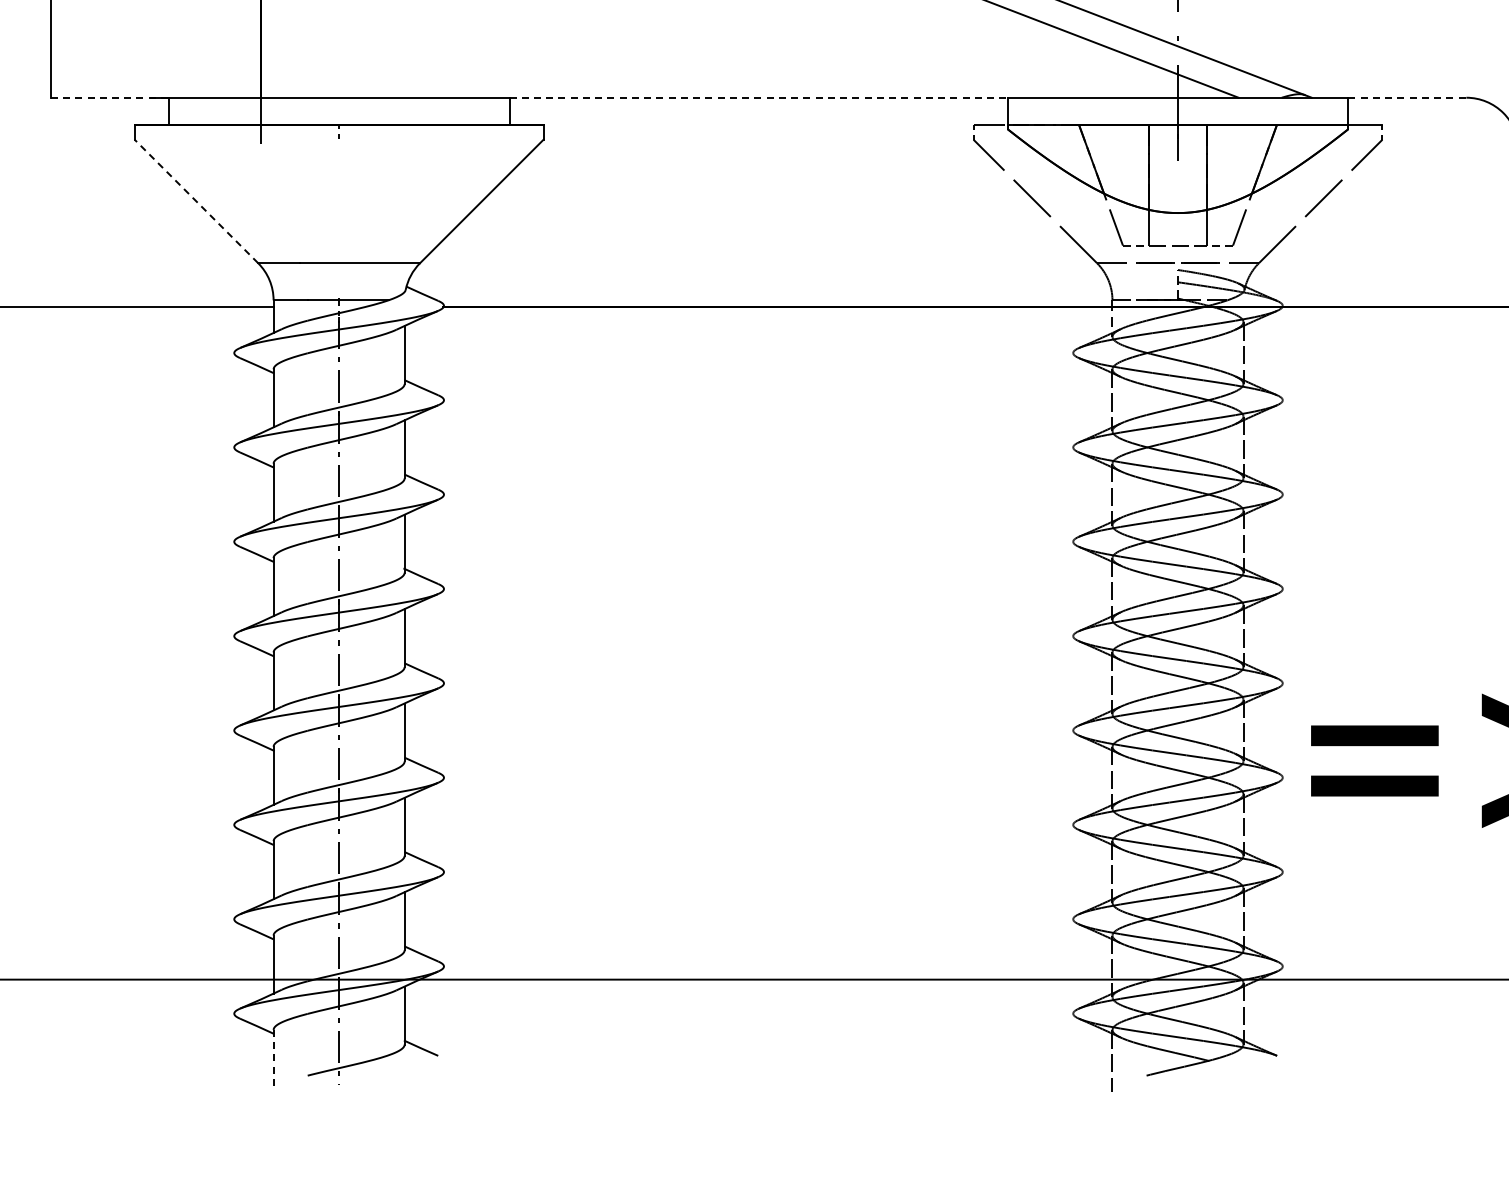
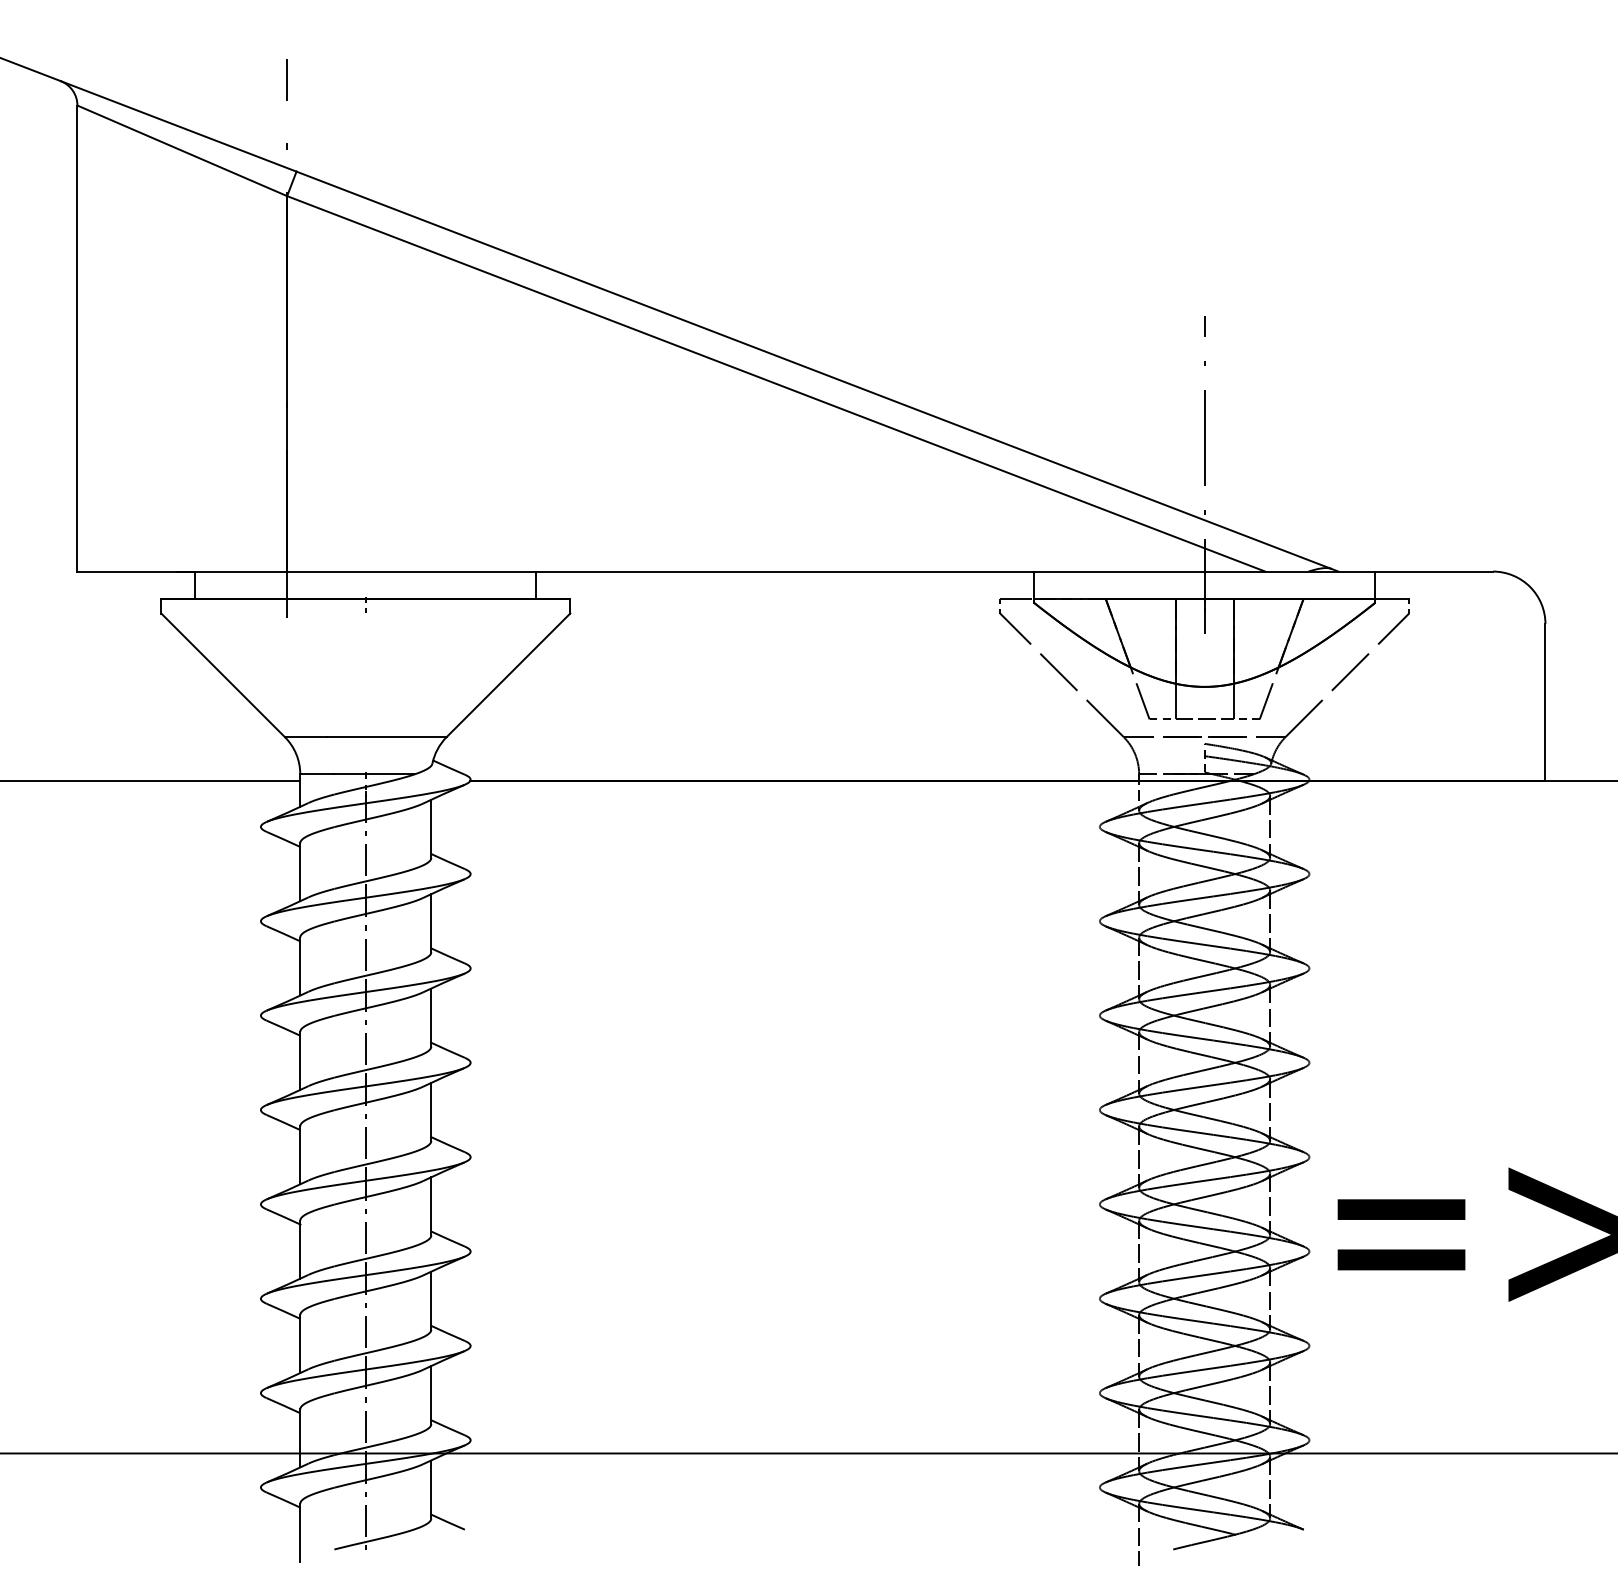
line: (109, 97) -> (136, 571), dashed -> solid
line: (758, 97) -> (785, 571), dashed -> solid
line: (1407, 97) -> (1434, 571), dashed -> solid
line: (195, 200) -> (222, 674), dashed -> solid
line: (273, 1058) -> (300, 1532), dashed -> solid

